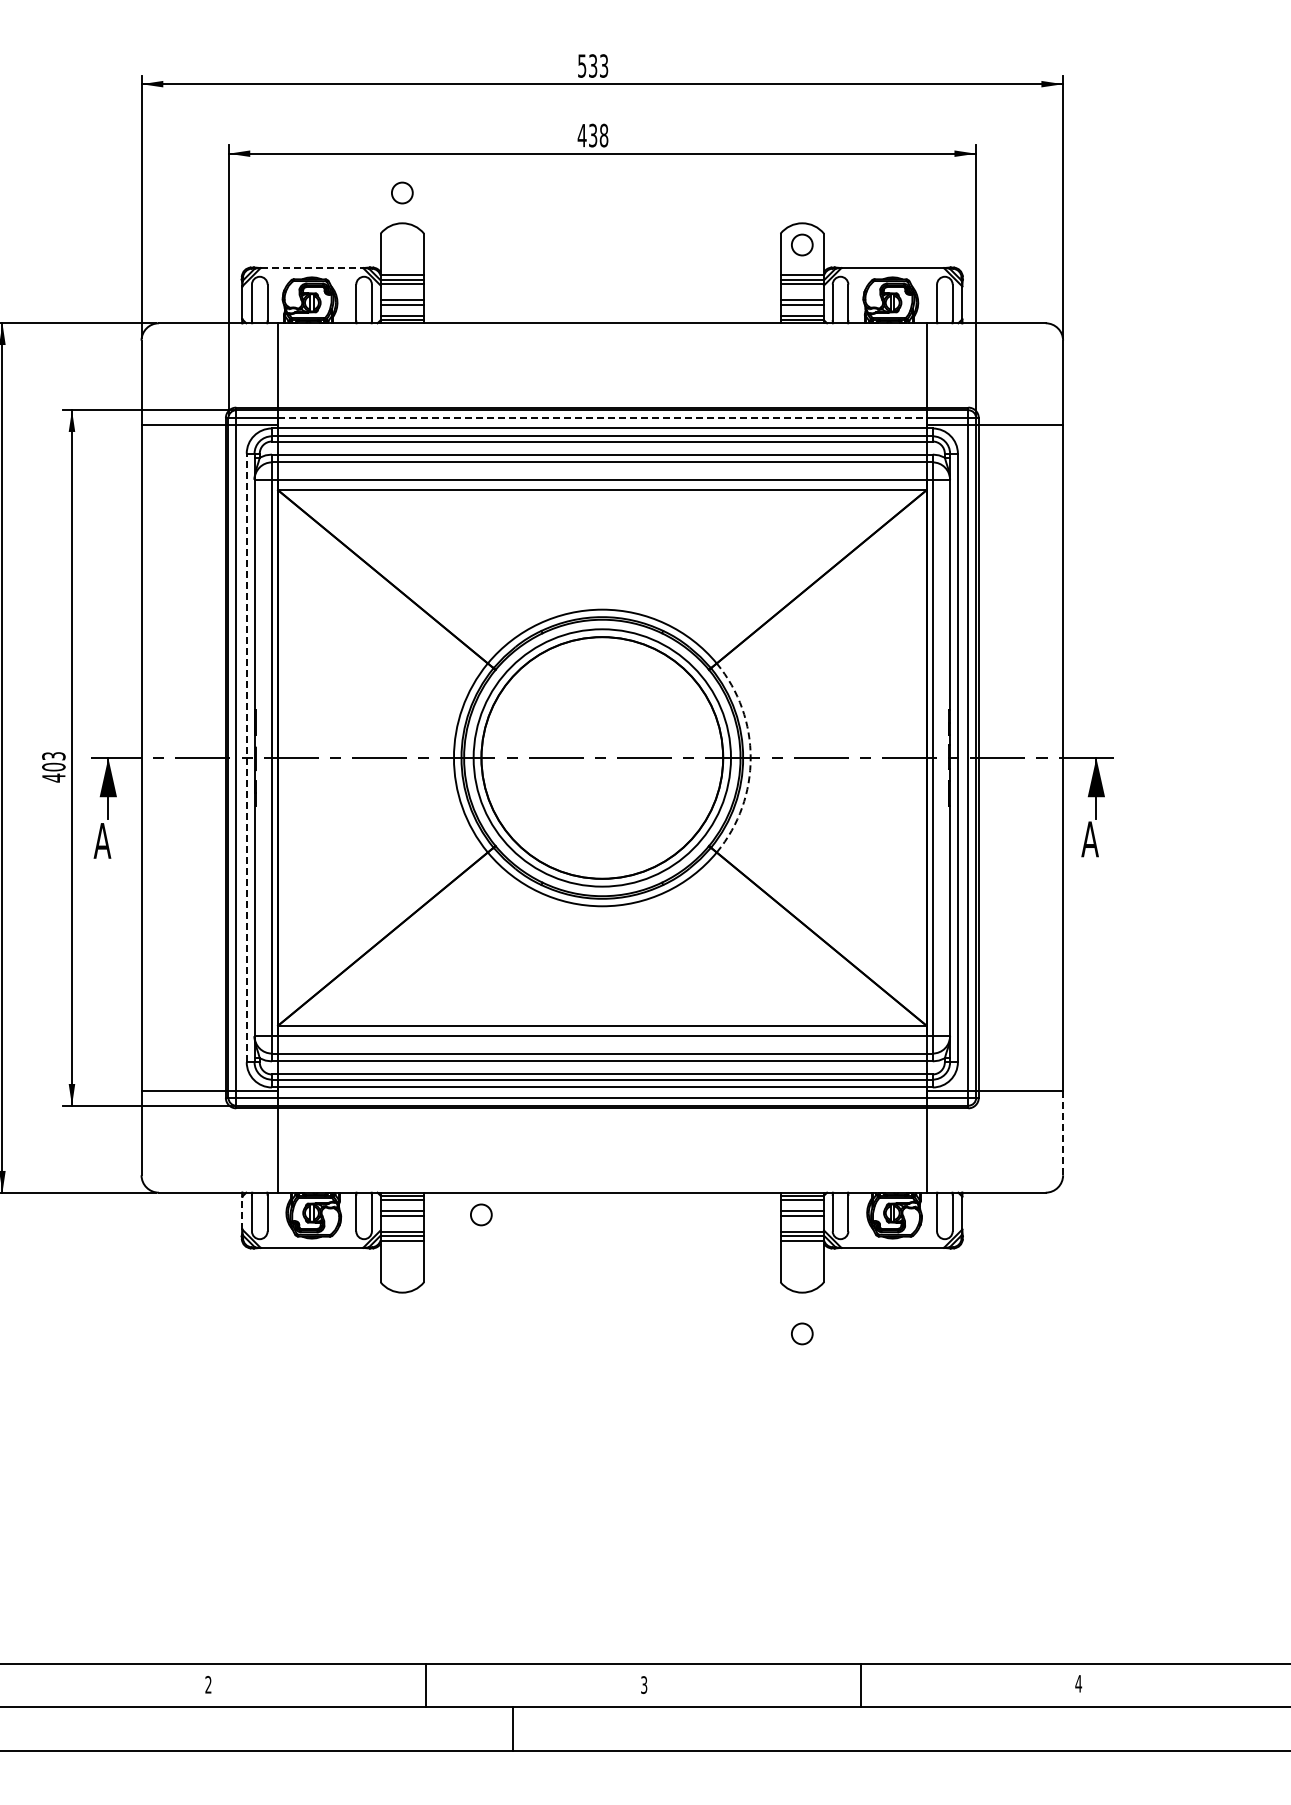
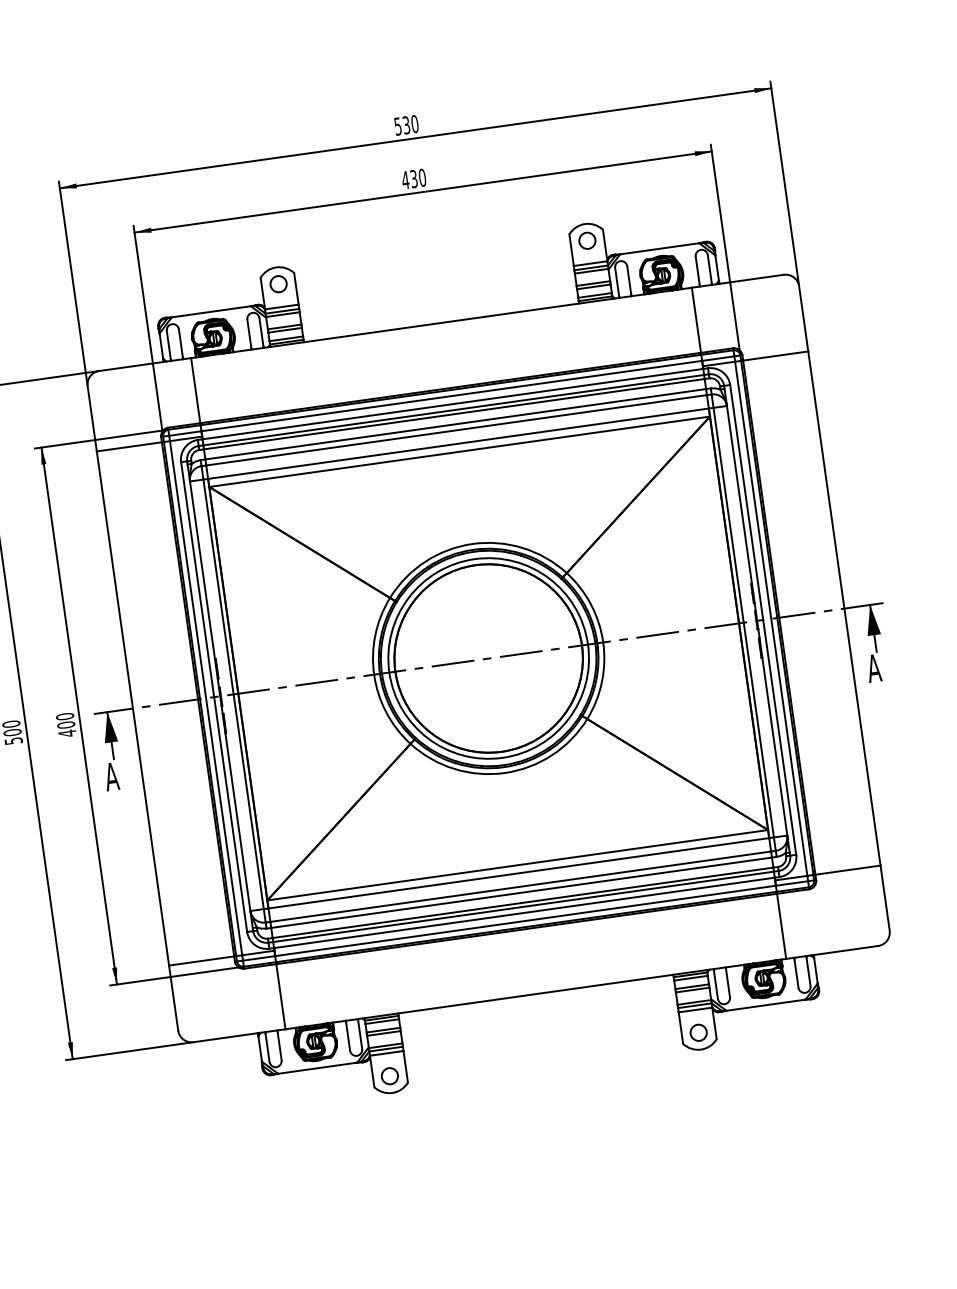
text: (603, 65) -> (414, 123), 533 -> 530
text: (603, 135) -> (422, 177), 438 -> 430
circle: (402, 192) -> (278, 283), moved
line: (312, 268) -> (211, 312), dashed -> solid
line: (602, 418) -> (451, 396), dashed -> solid
text: (53, 756) -> (64, 716), 403 -> 400
line: (246, 757) -> (213, 696), dashed -> solid
arc: (750, 757) -> (603, 642), dashed -> solid
line: (1063, 1132) -> (885, 897), dashed -> solid
line: (242, 1212) -> (260, 1048), dashed -> solid
circle: (481, 1214) -> (390, 1075), moved
circle: (802, 1333) -> (698, 1032), moved

